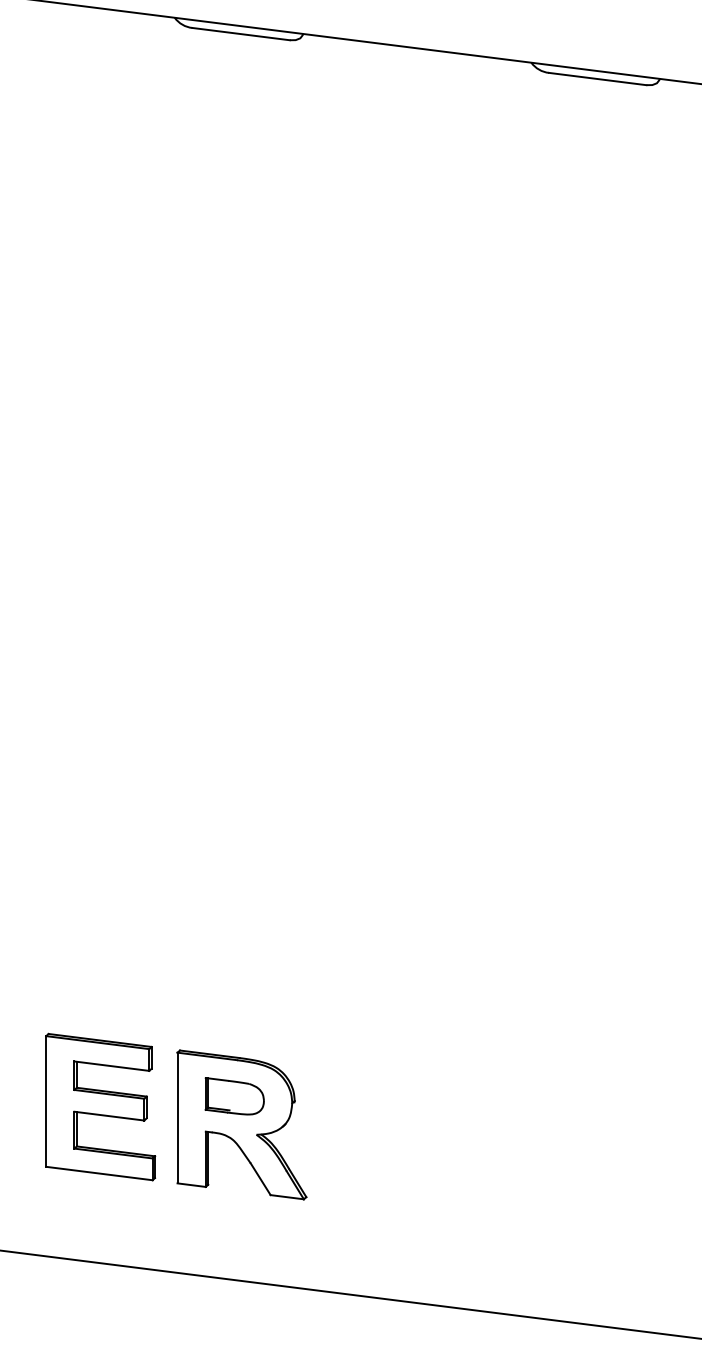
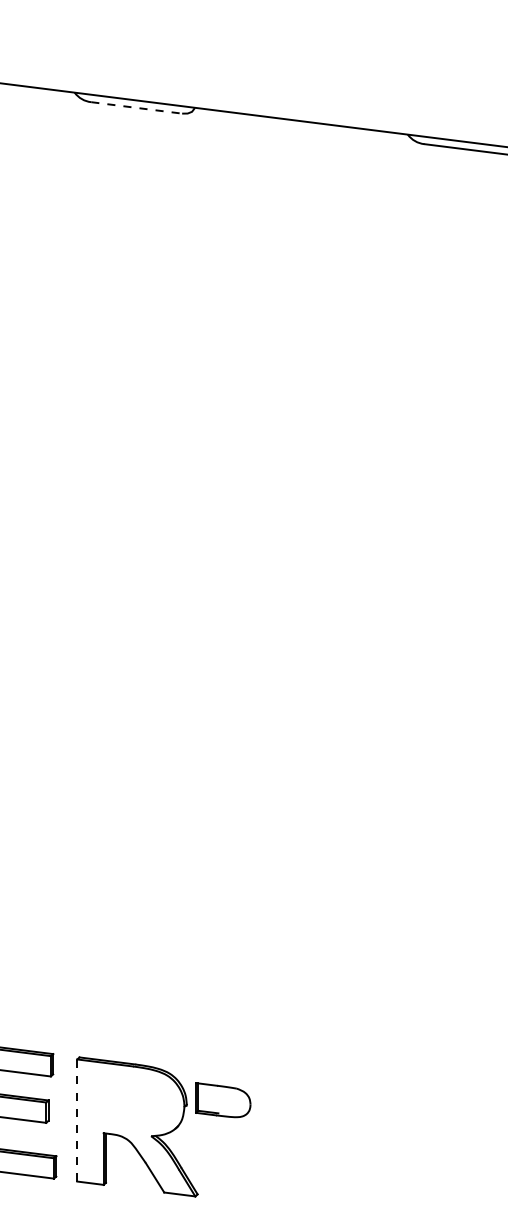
line: (241, 34) -> (137, 108), solid -> dashed
part: (234, 1096) -> (223, 1100), moved
line: (177, 1117) -> (77, 1120), solid -> dashed

